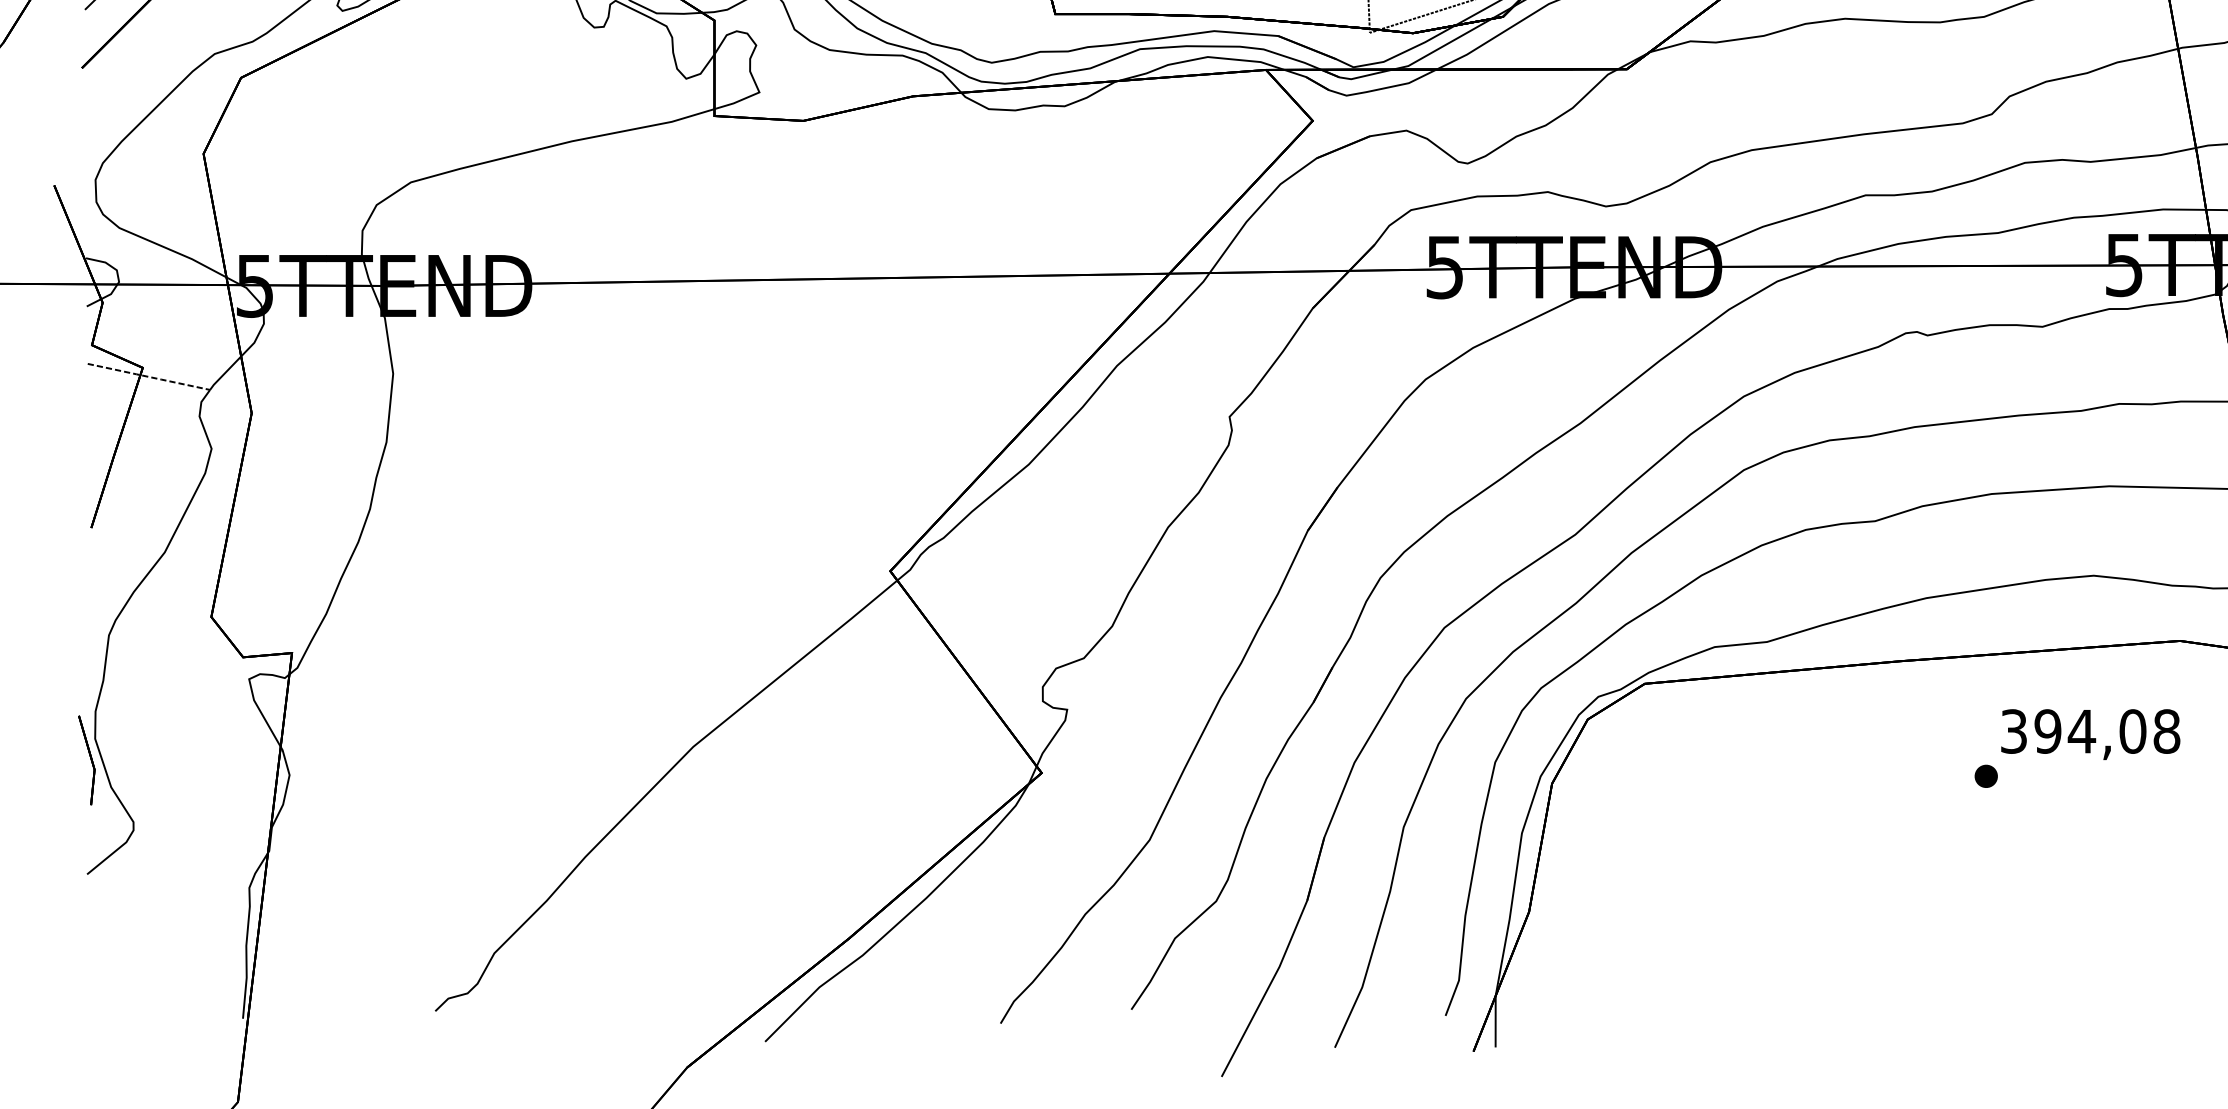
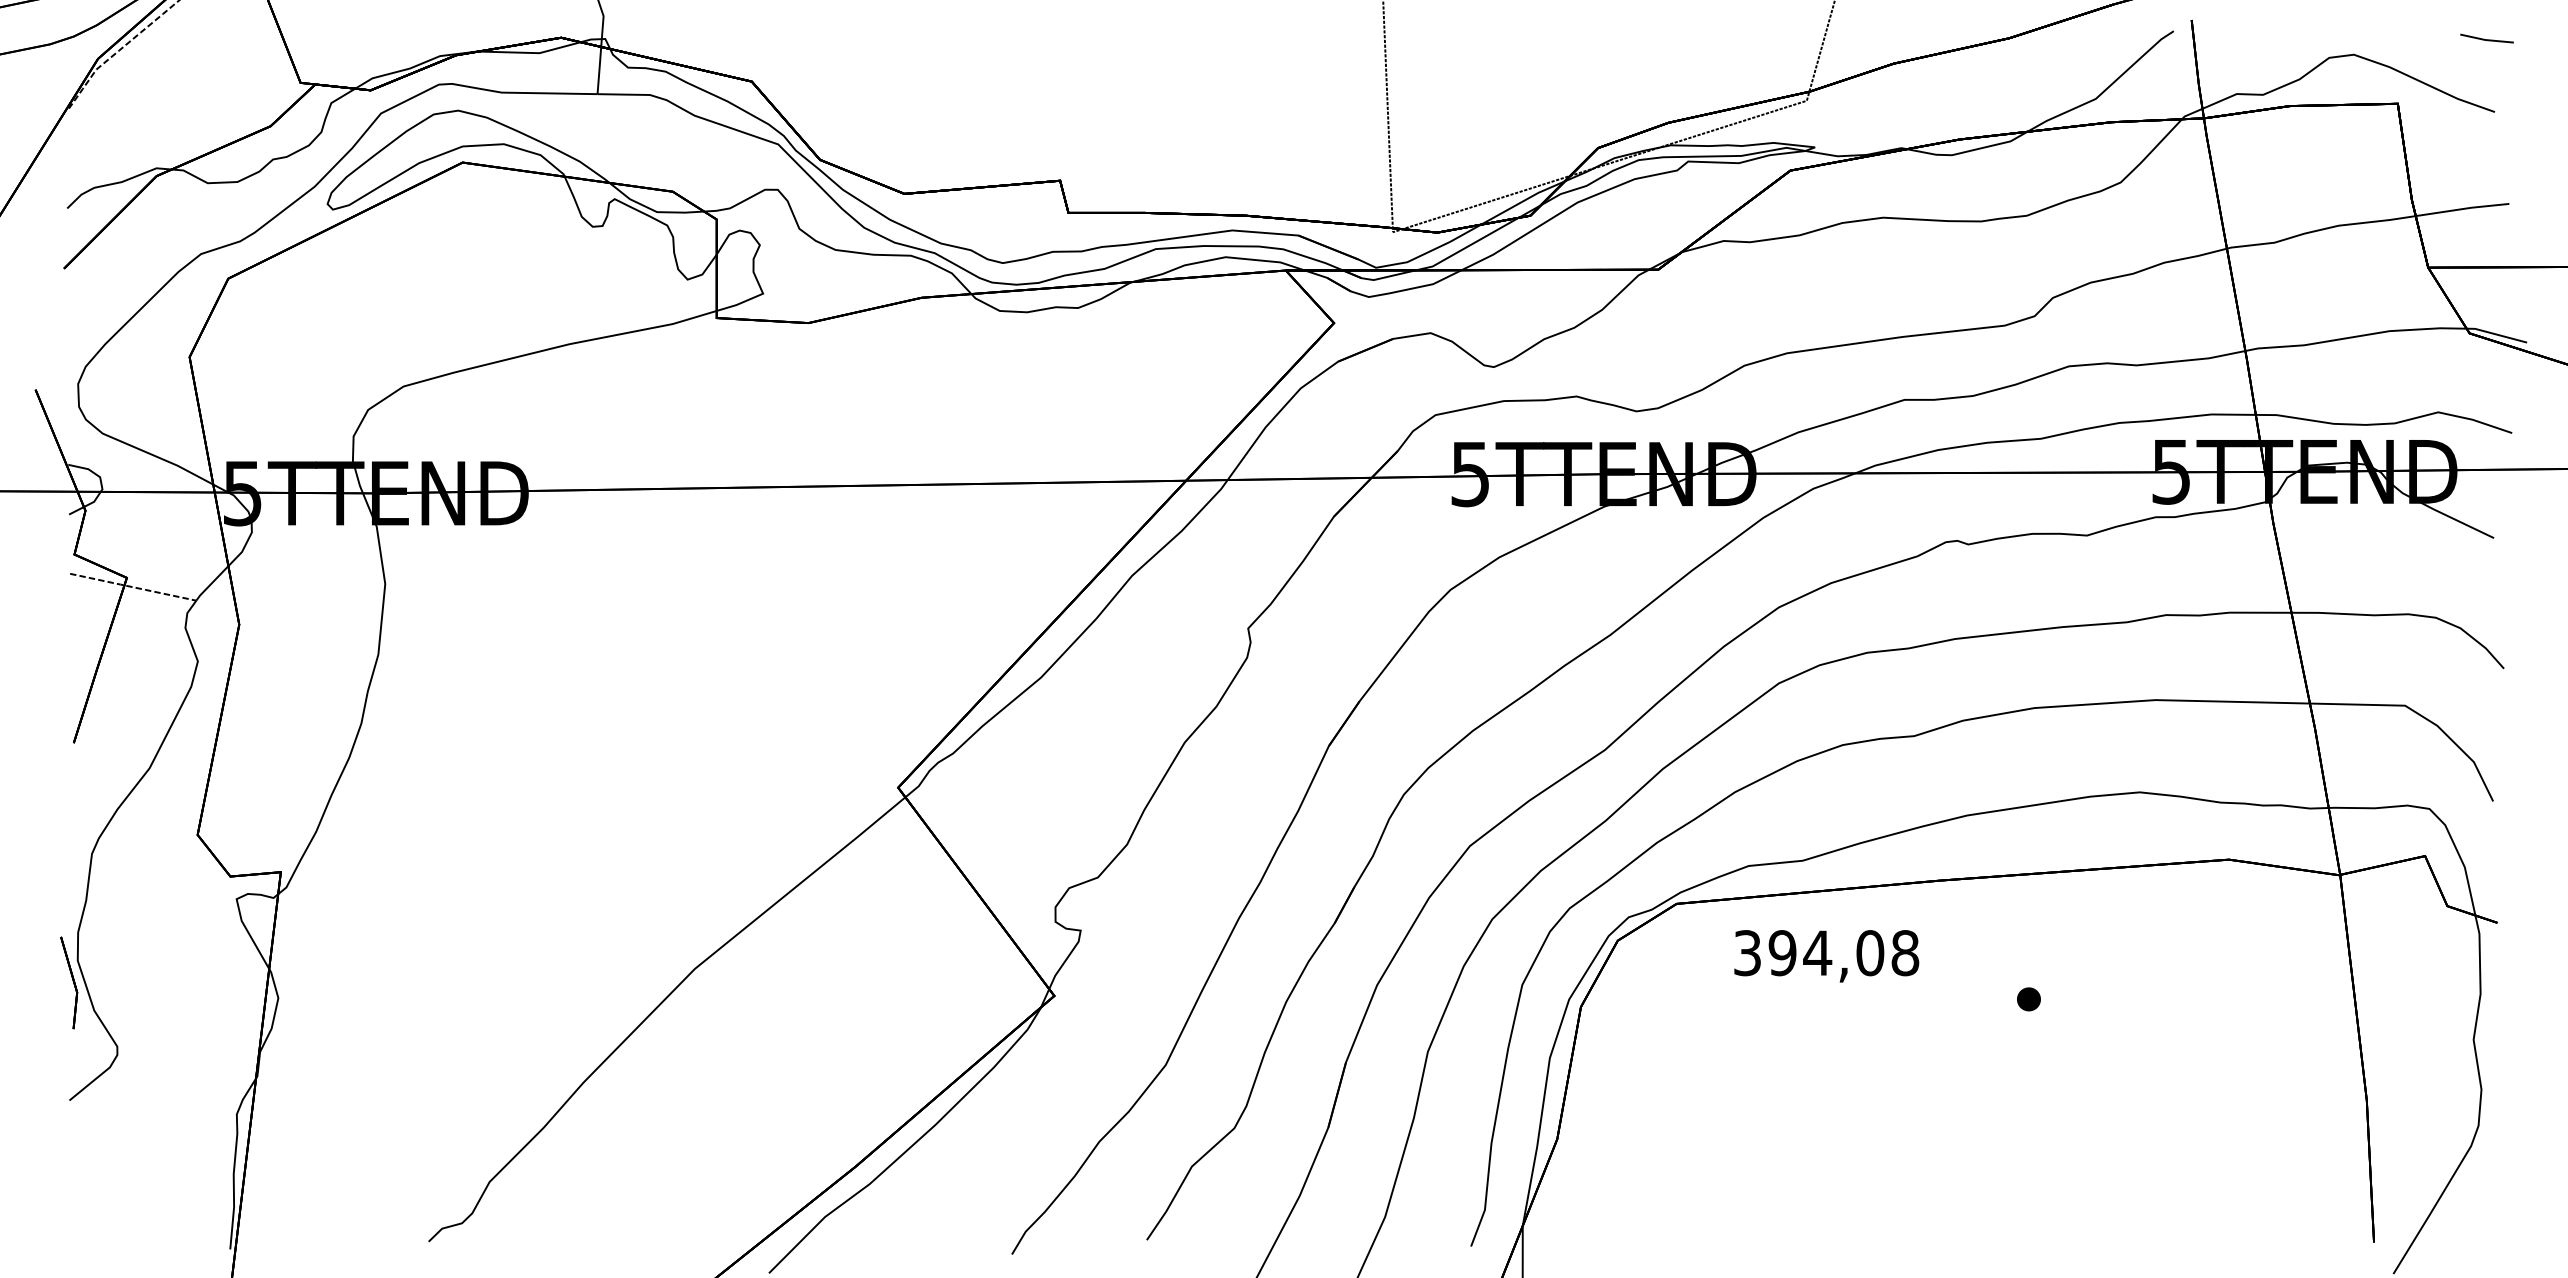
text: (2090, 734) -> (1826, 956), moved

